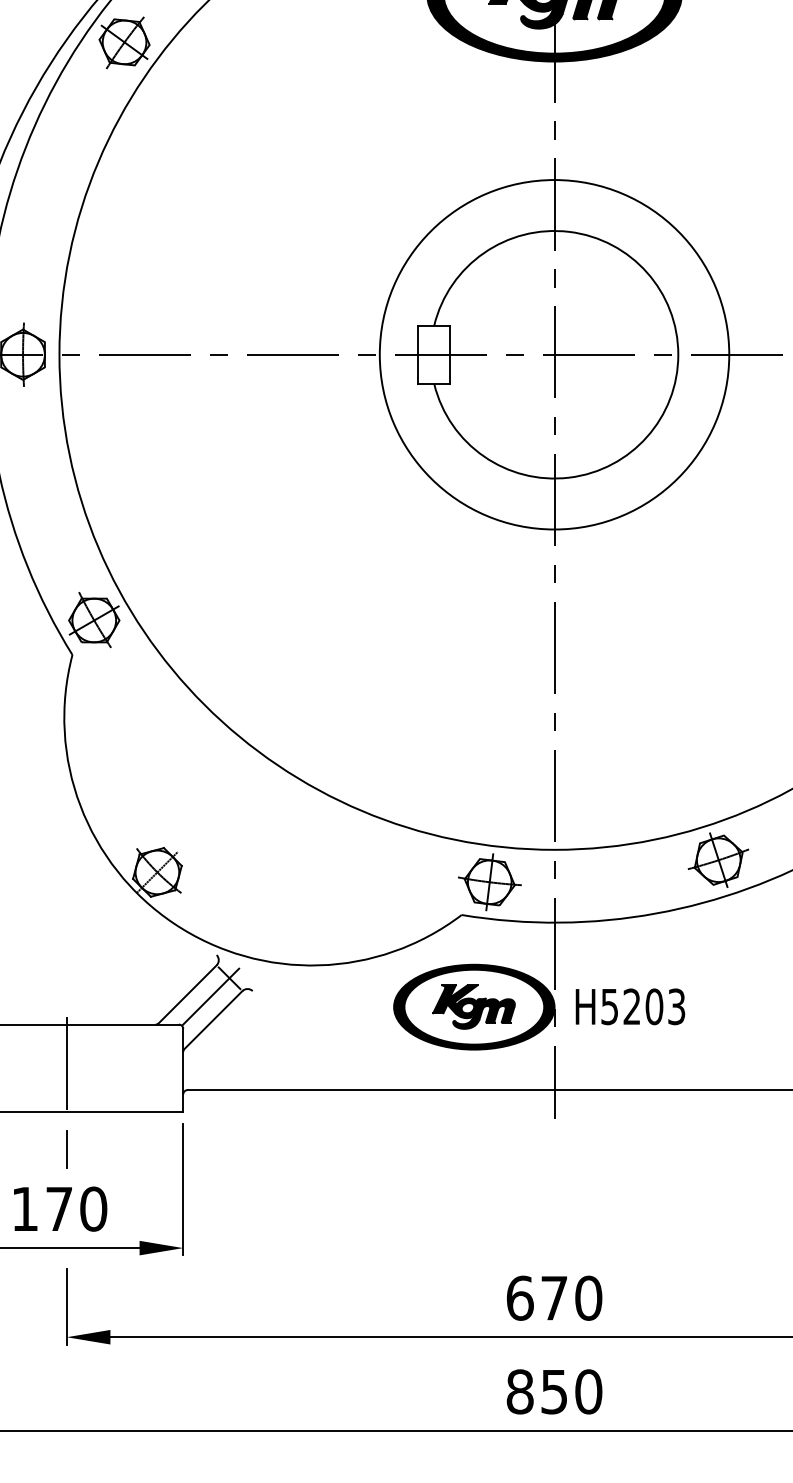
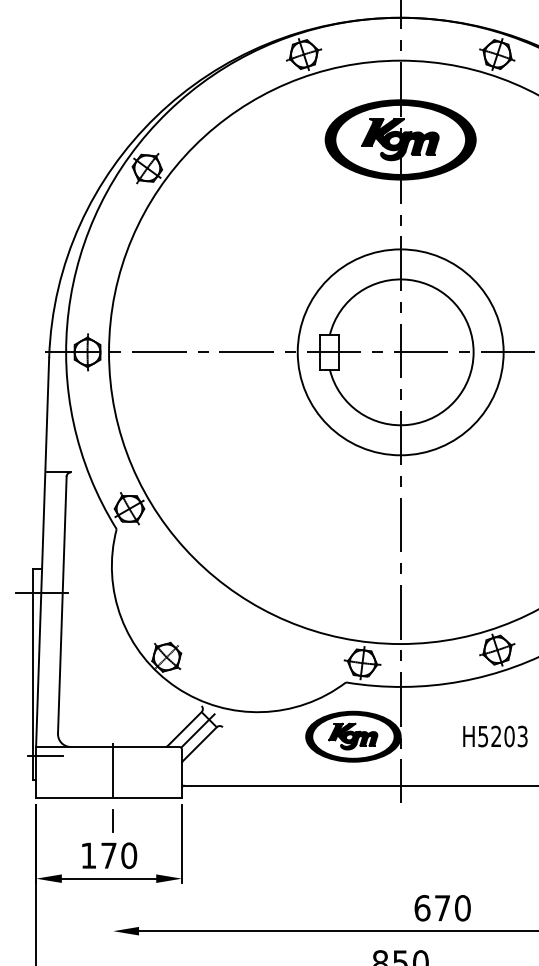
text: (630, 1006) -> (495, 736), moved
text: (554, 1298) -> (442, 908), moved
line: (67, 1305) -> (113, 912), removed

